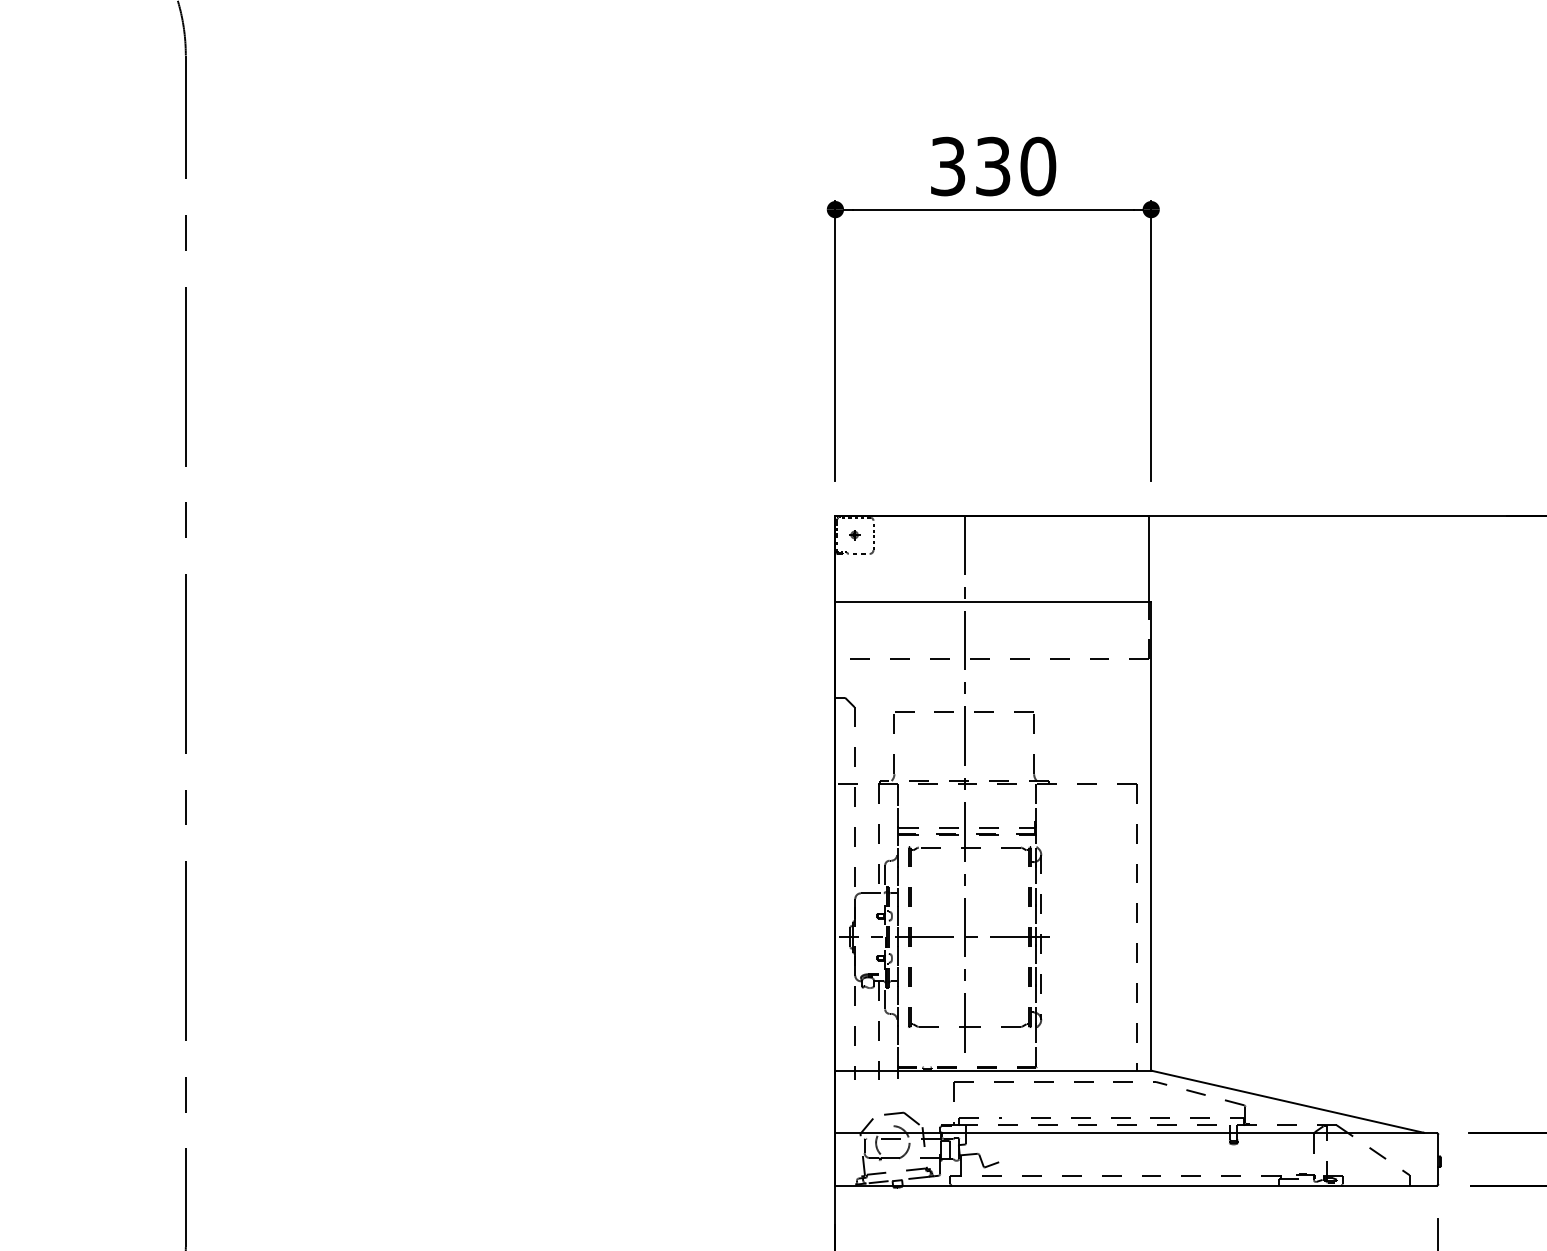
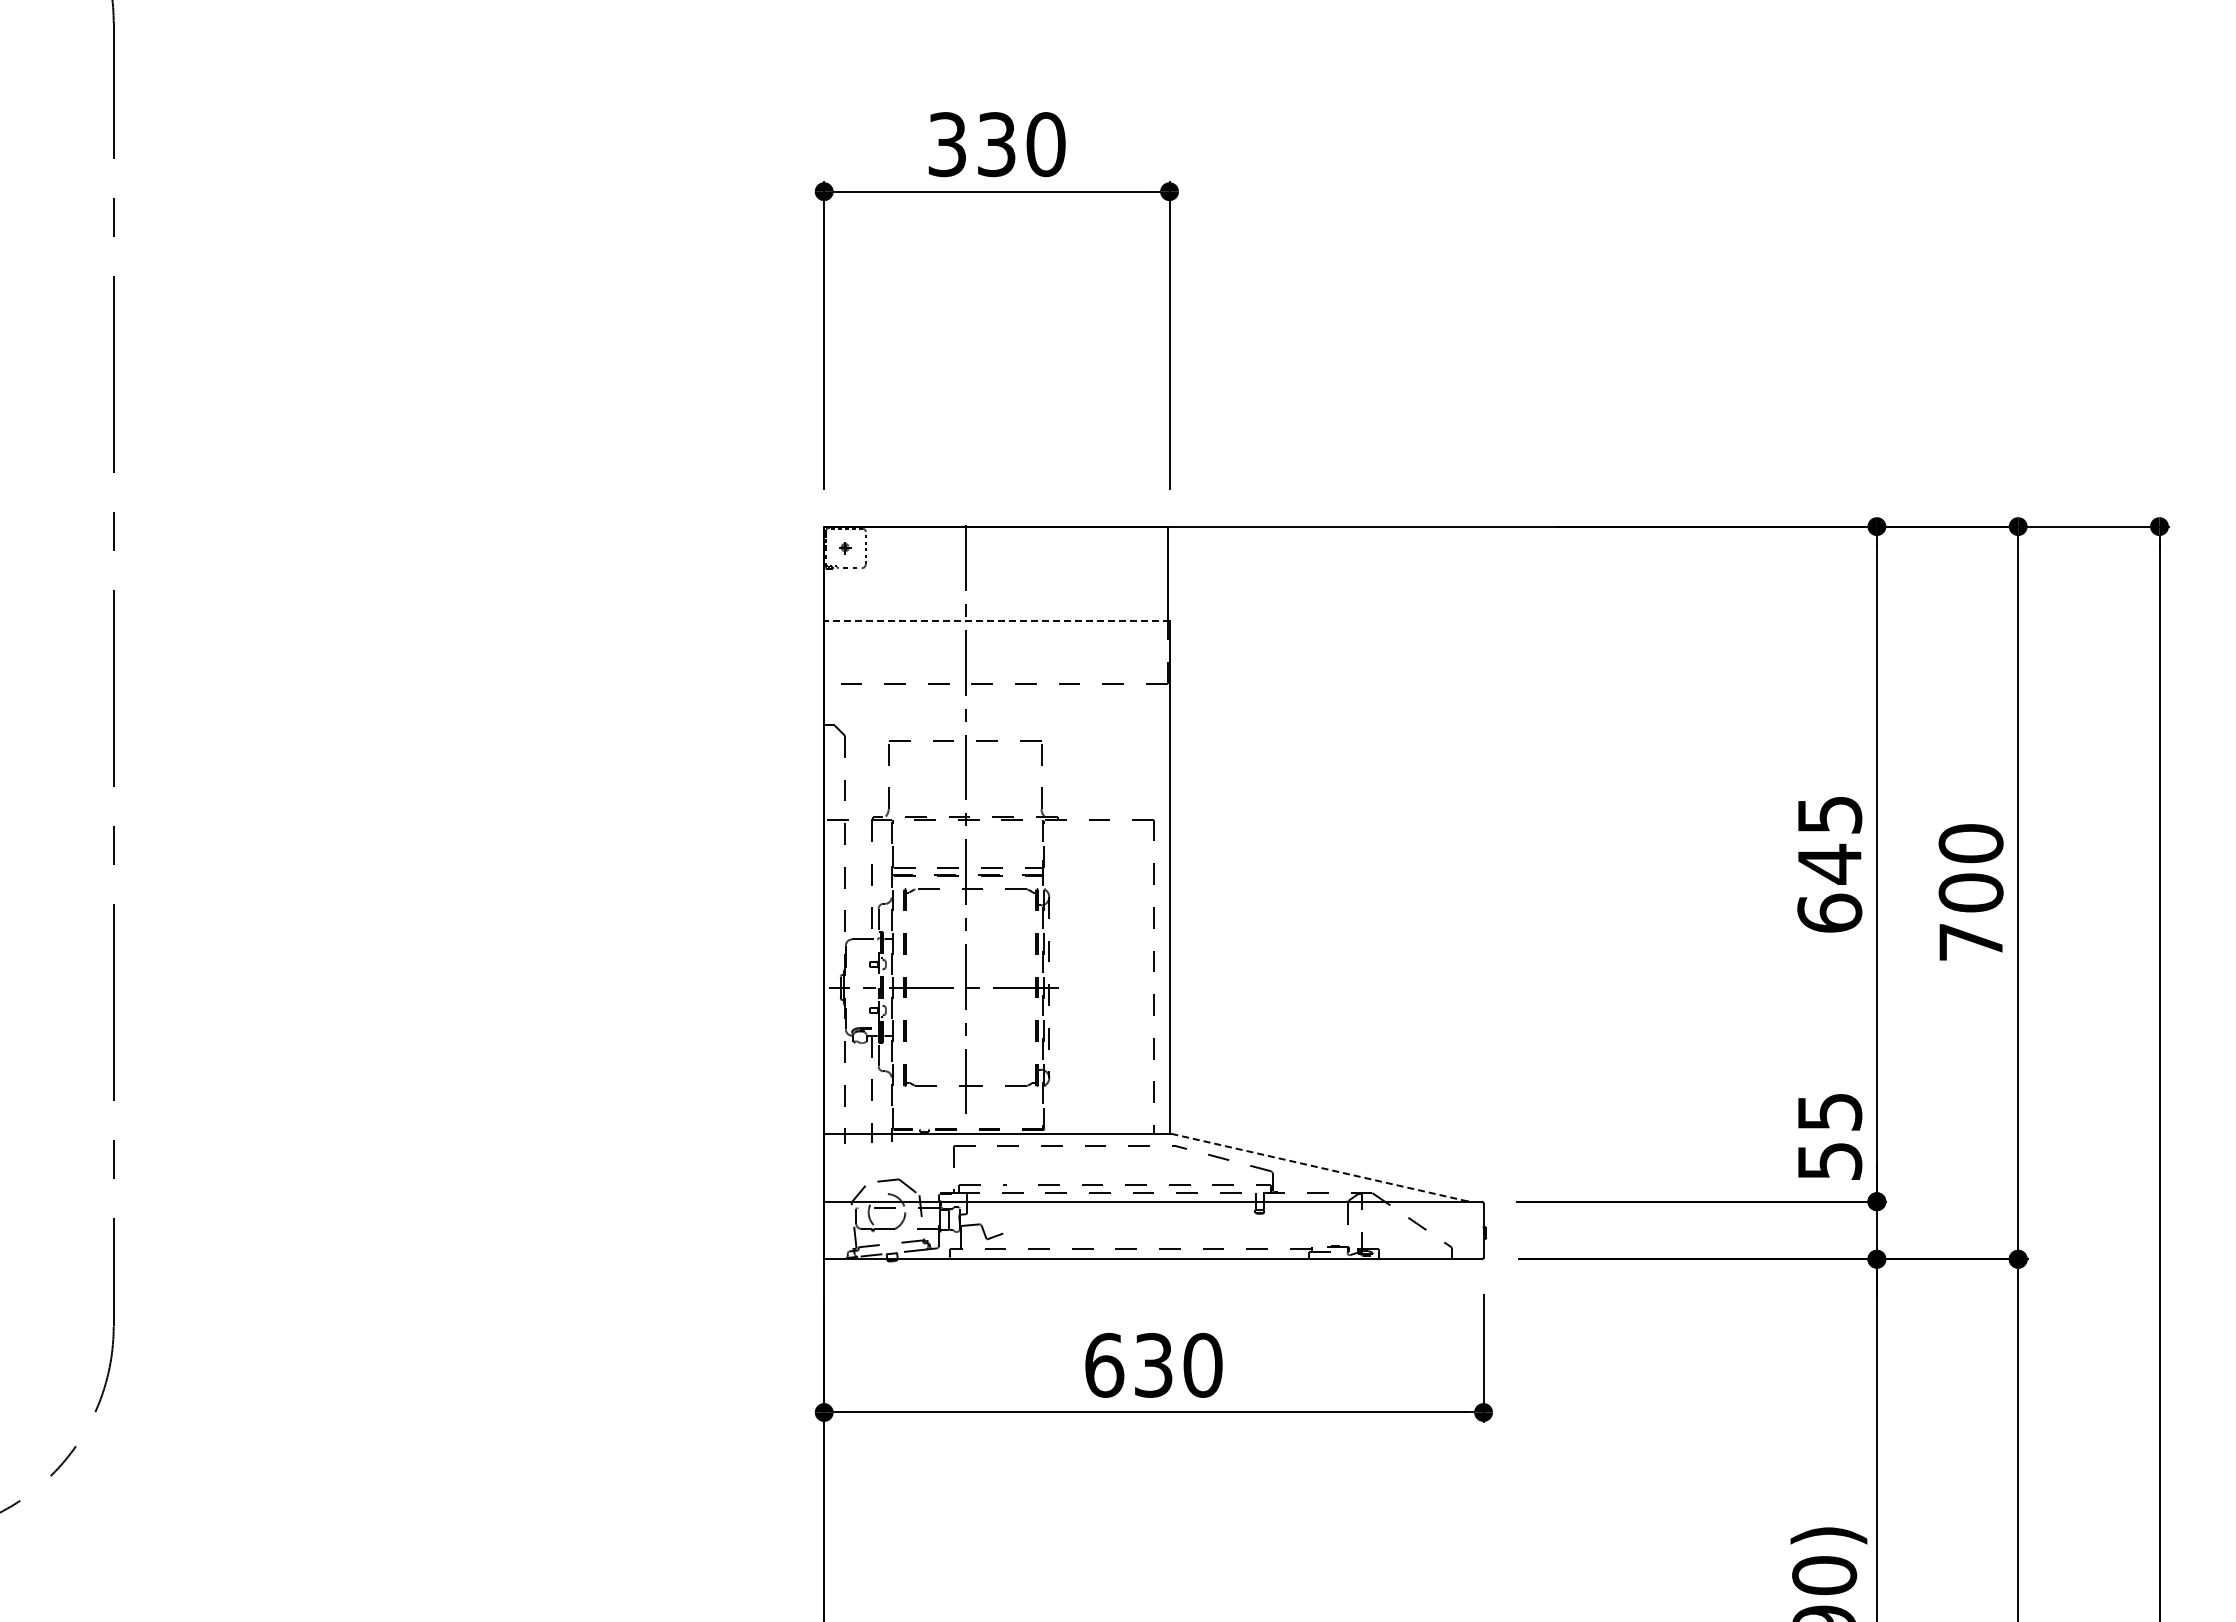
line: (992, 601) -> (996, 620), solid -> dashed
line: (1287, 1101) -> (1318, 1167), solid -> dashed

